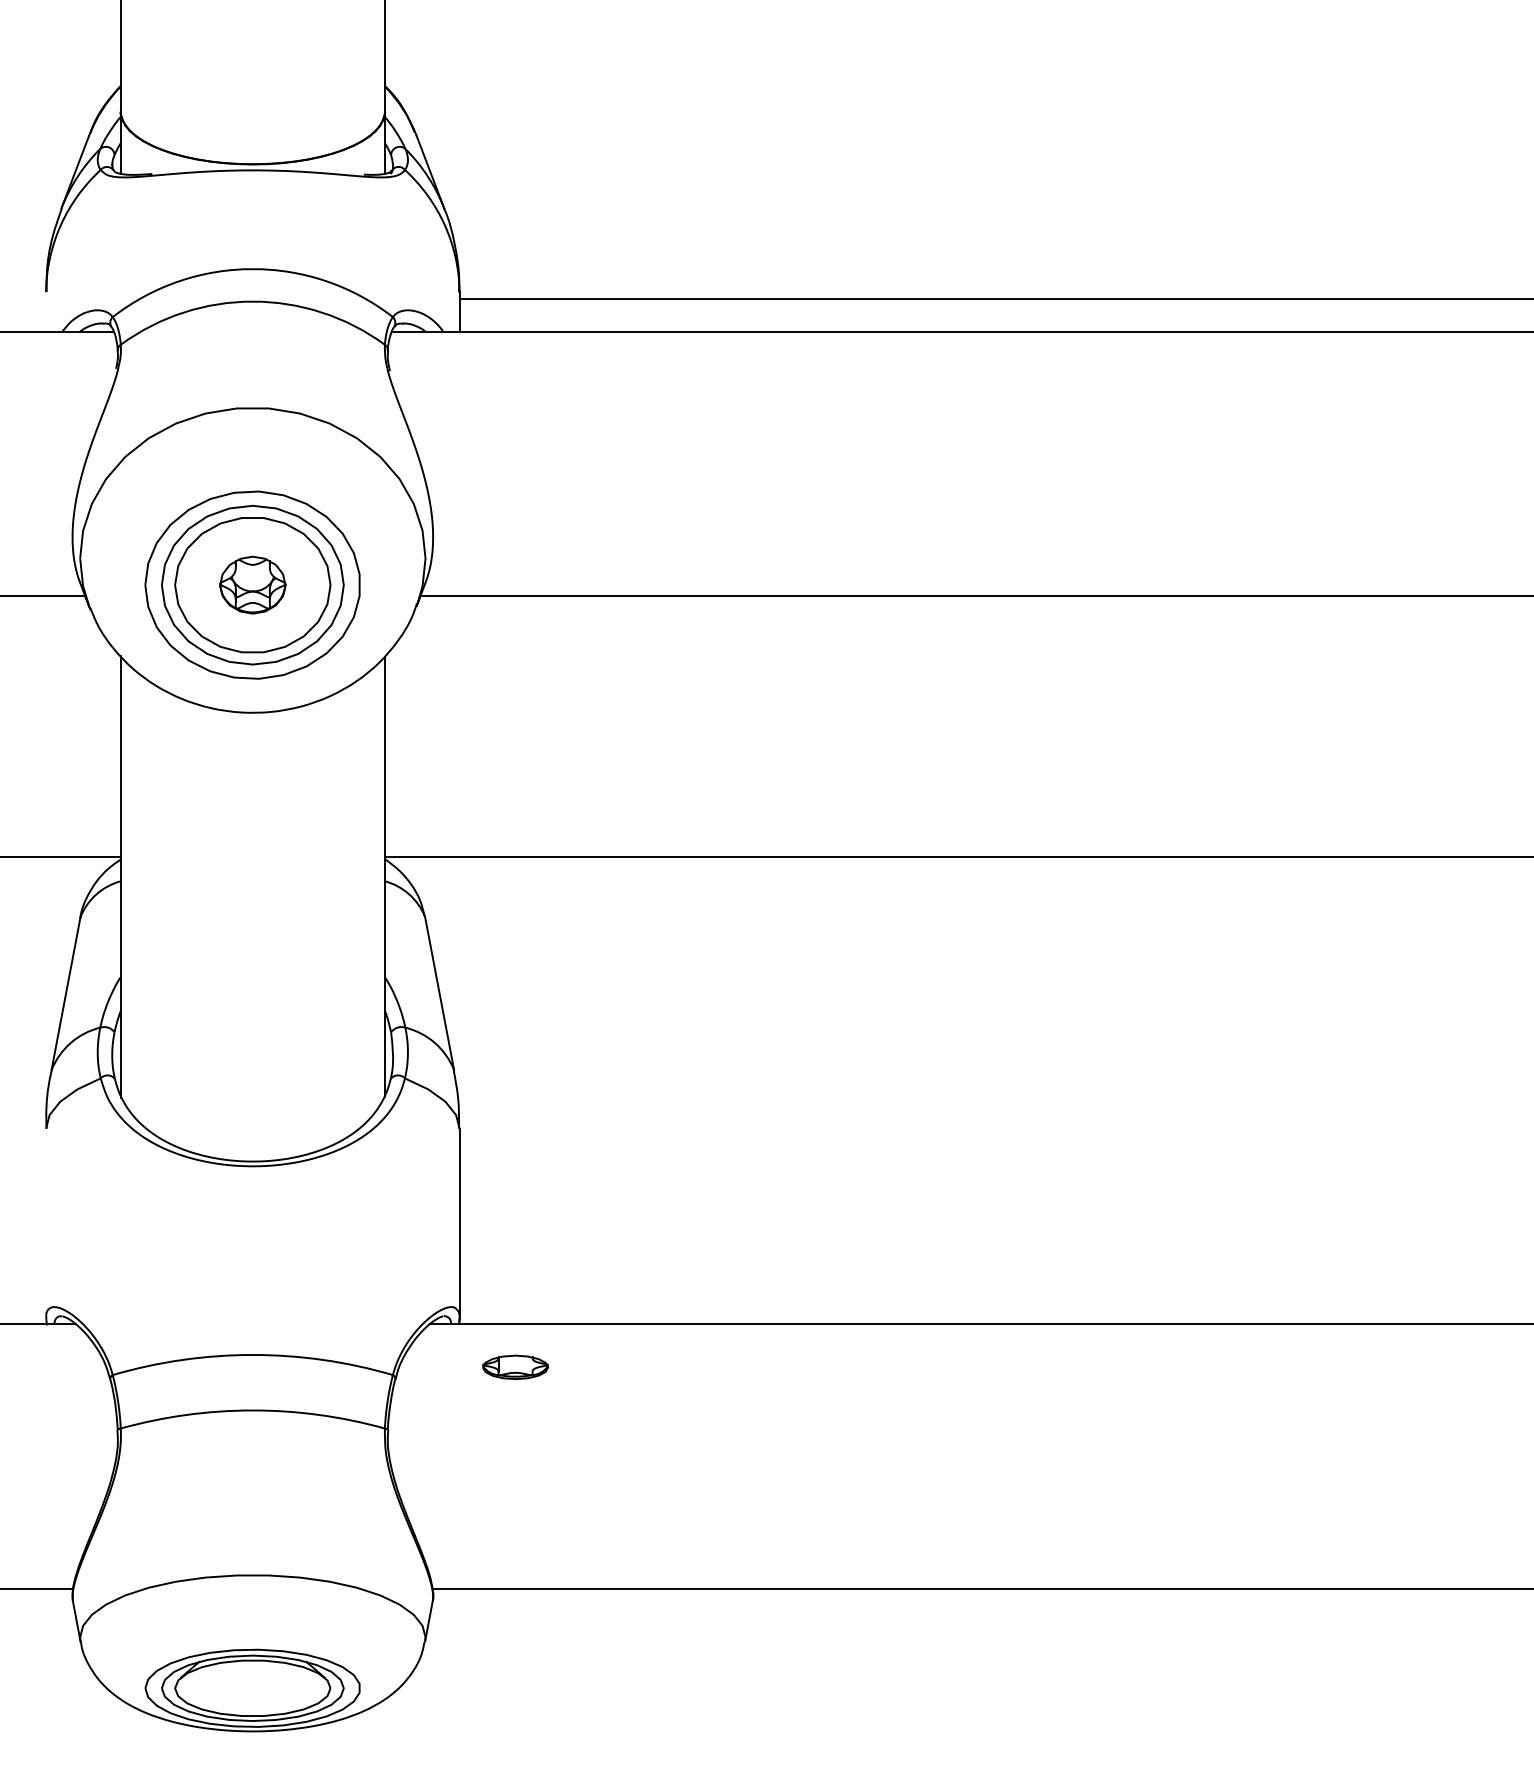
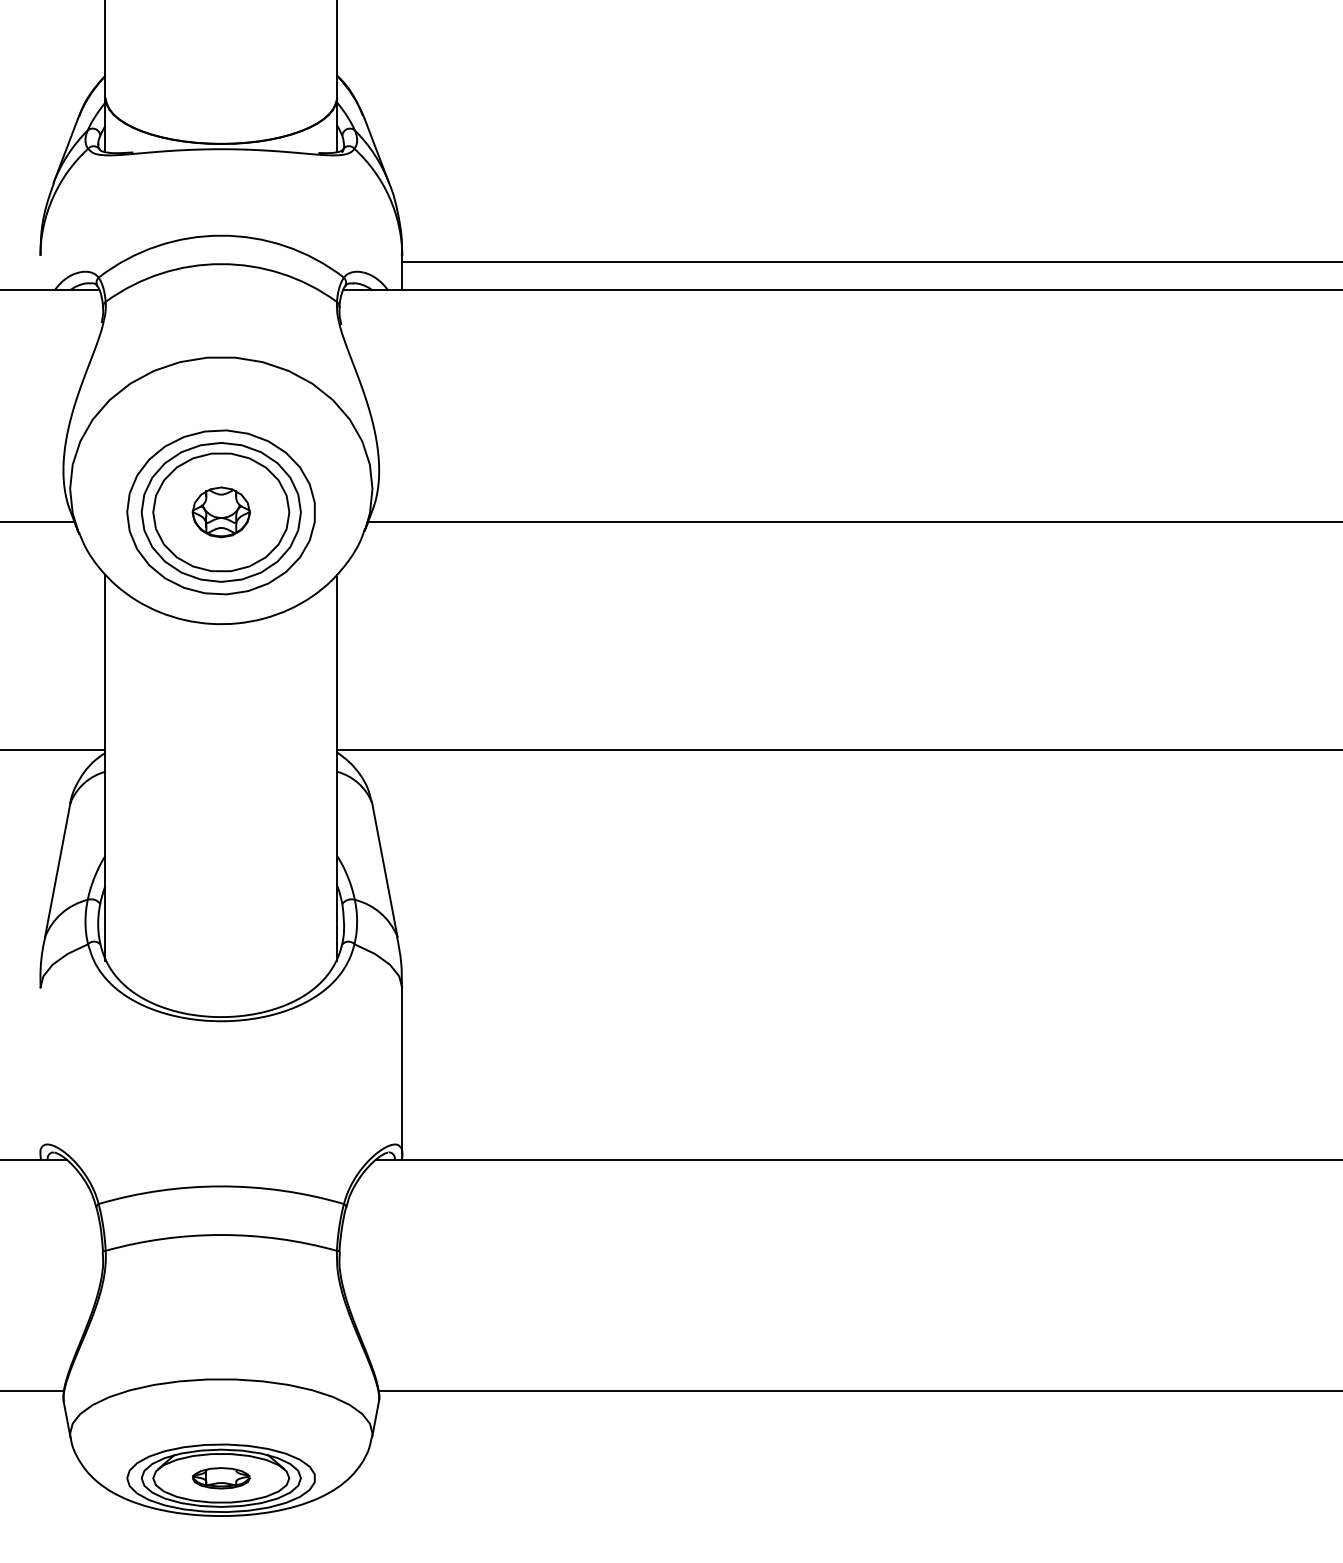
part: (515, 1367) -> (221, 1478), moved

